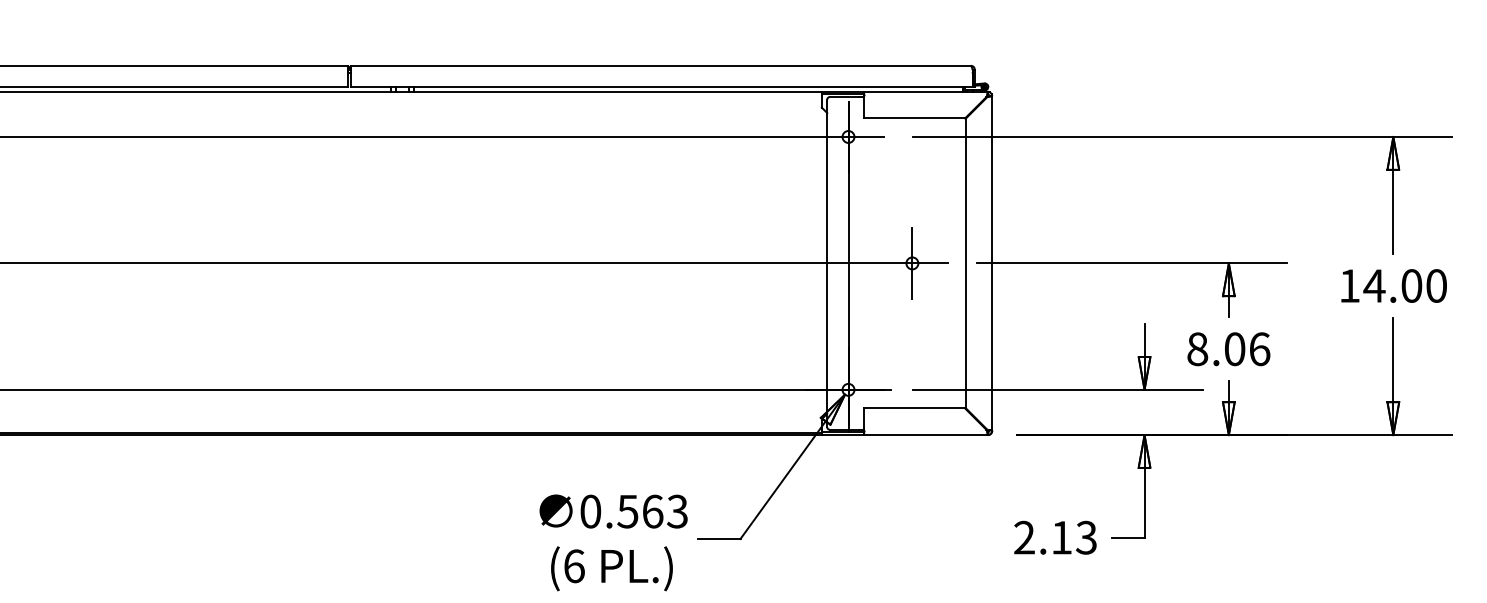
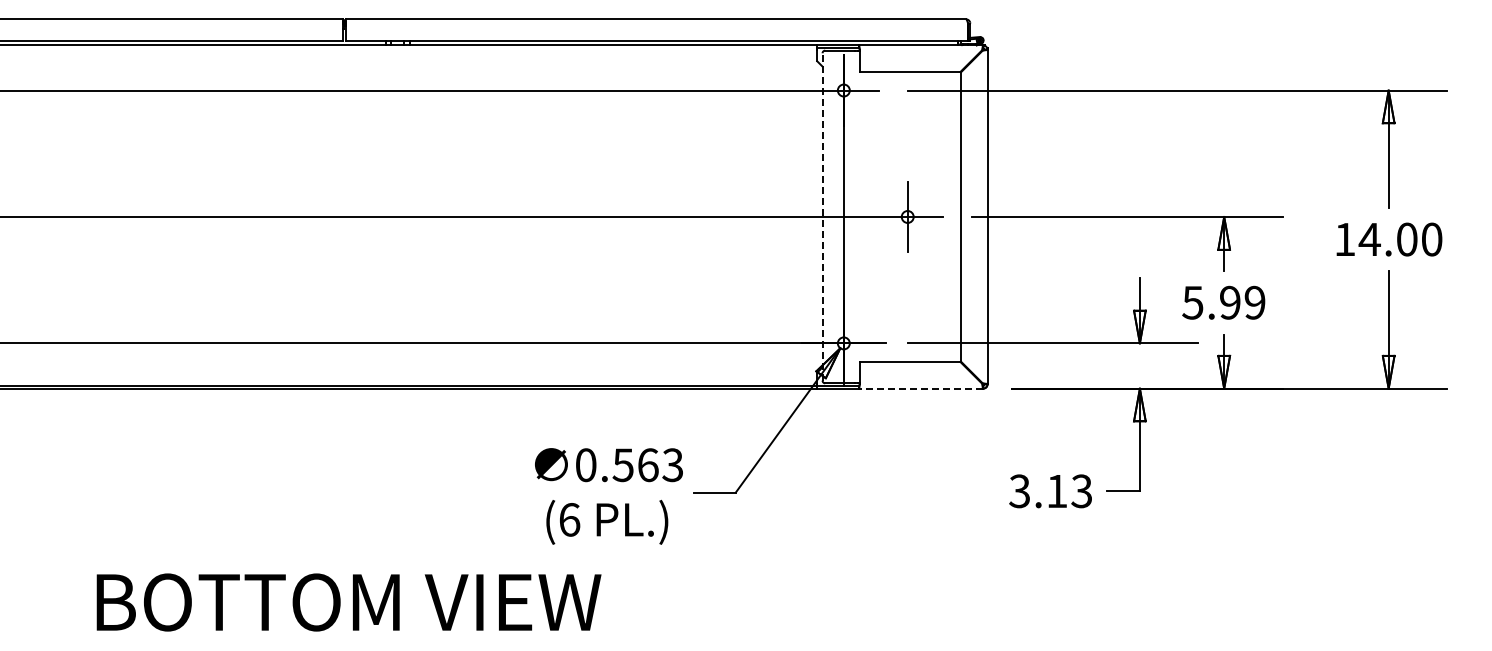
line: (827, 262) -> (822, 216), solid -> dashed
text: (1228, 348) -> (1223, 302), 8.06 -> 5.99
line: (925, 434) -> (920, 388), solid -> dashed
text: (1024, 537) -> (1019, 491), 2.13 -> 3.13

